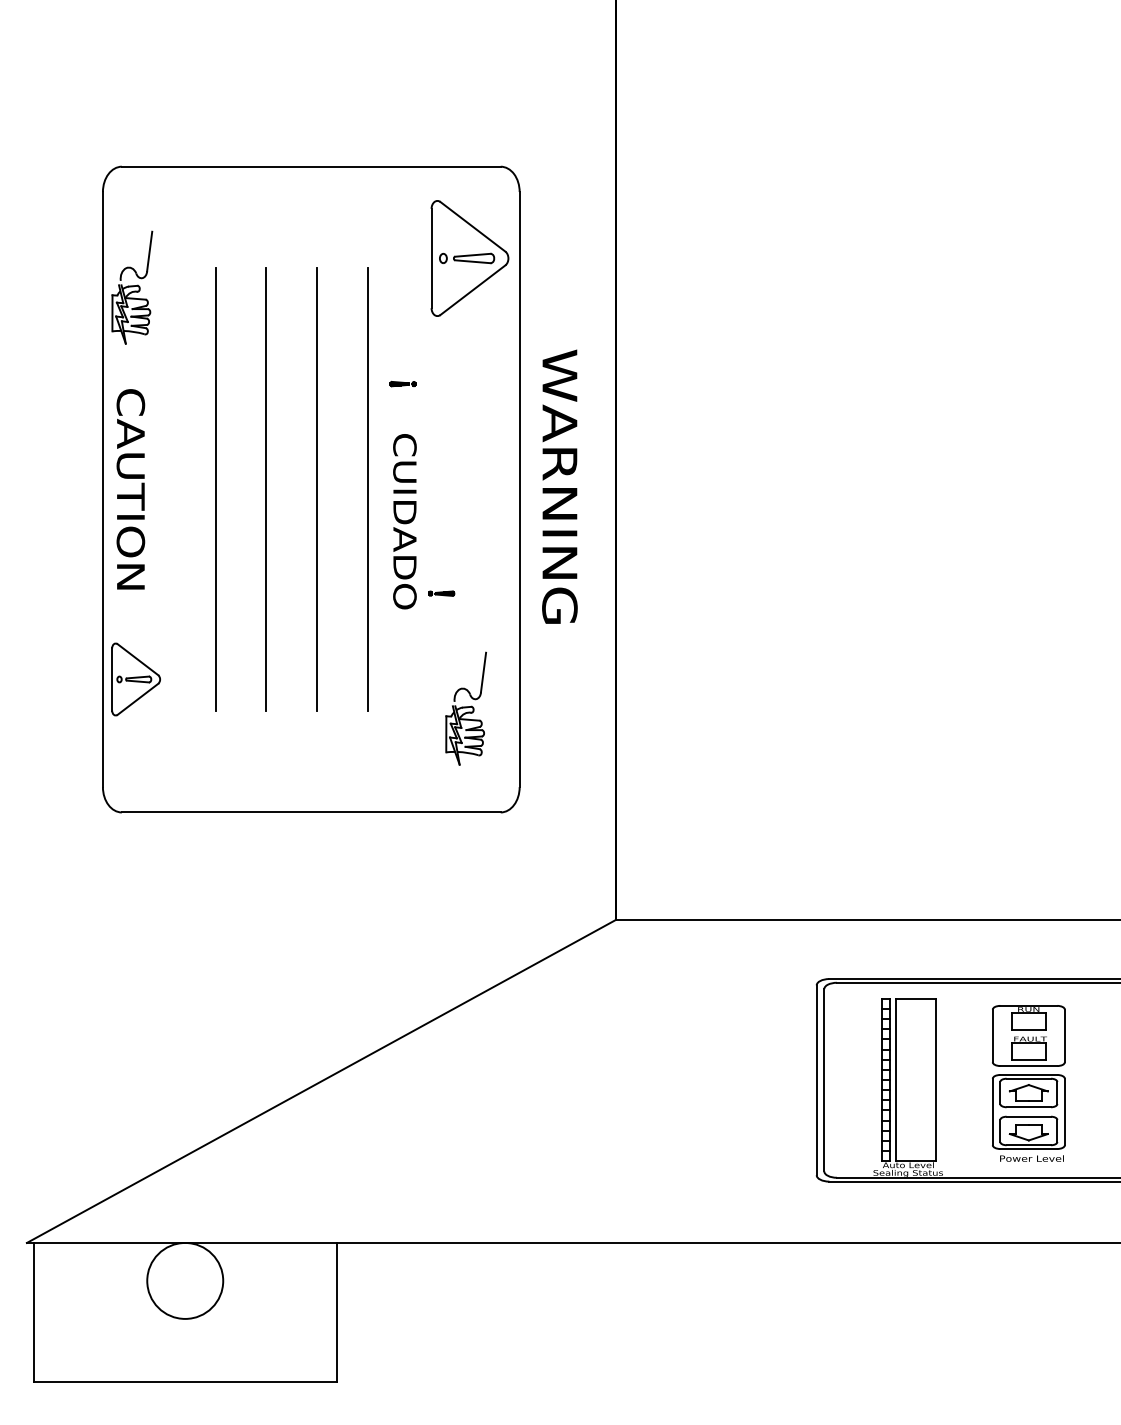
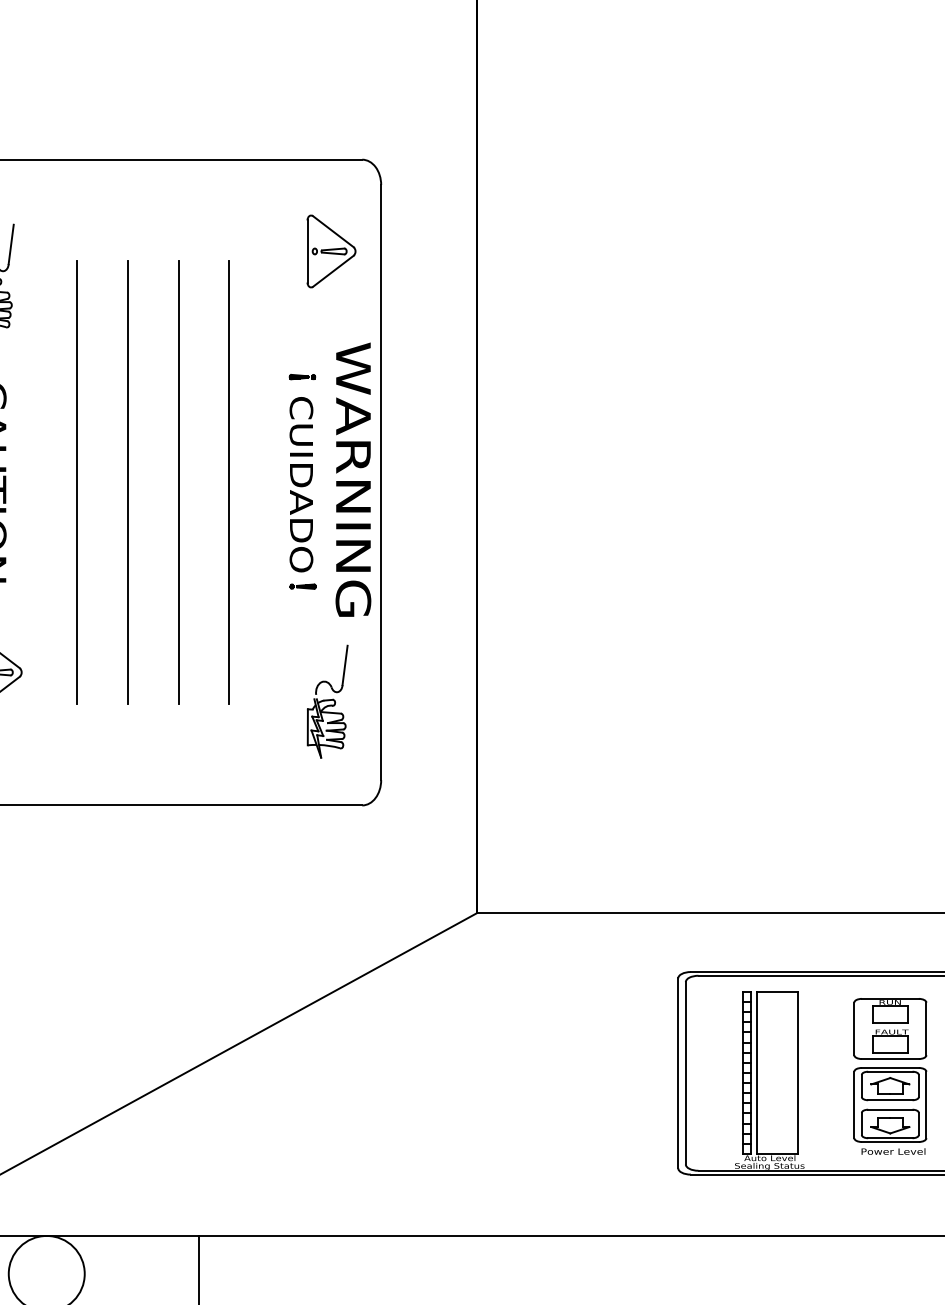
part: (469, 258) -> (331, 251), size x0.62
part: (402, 383) -> (302, 376), moved
text: (559, 486) -> (353, 479), moved
text: (404, 521) -> (301, 484), moved

